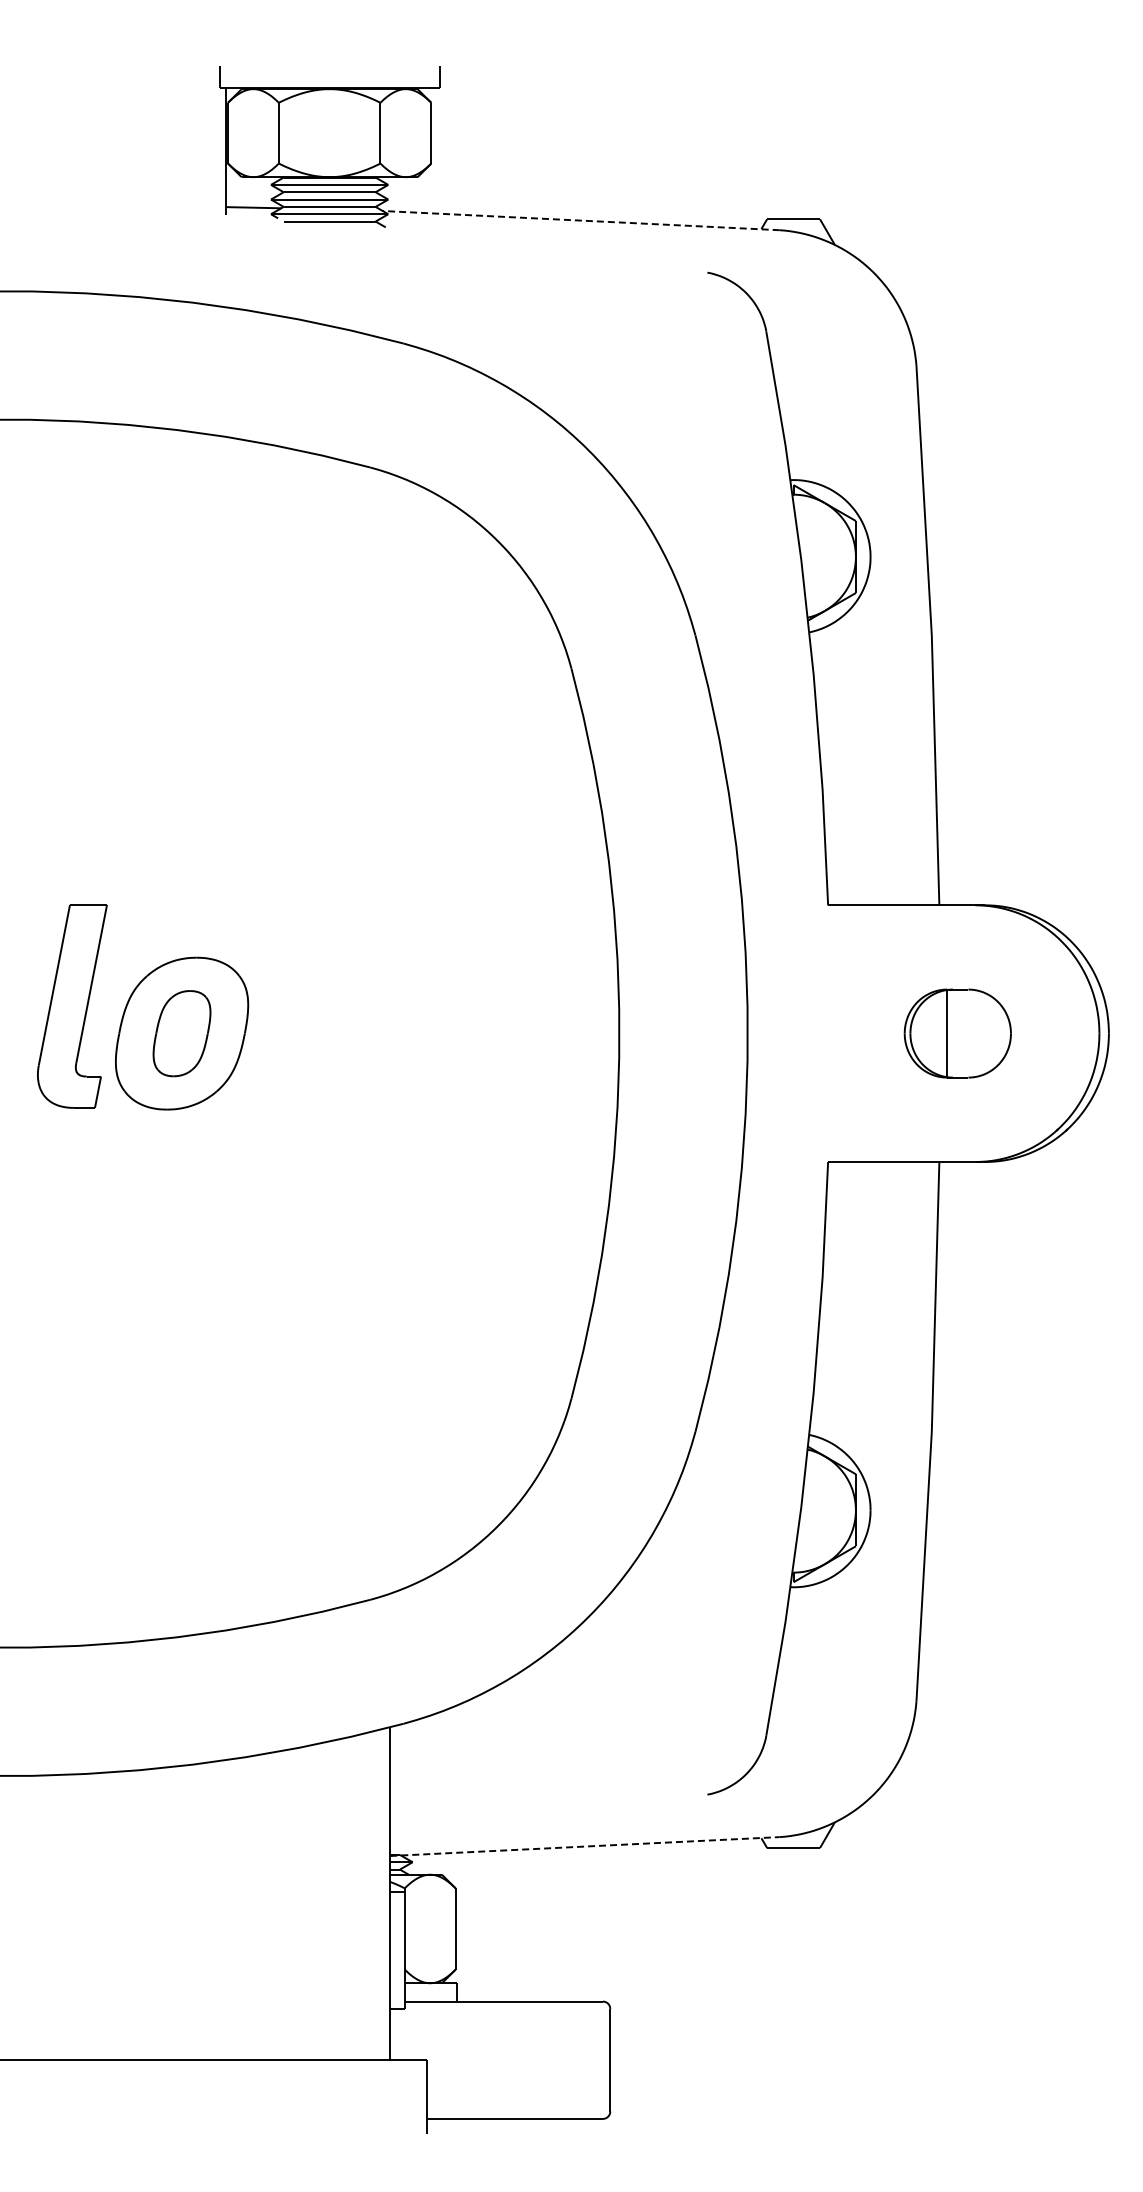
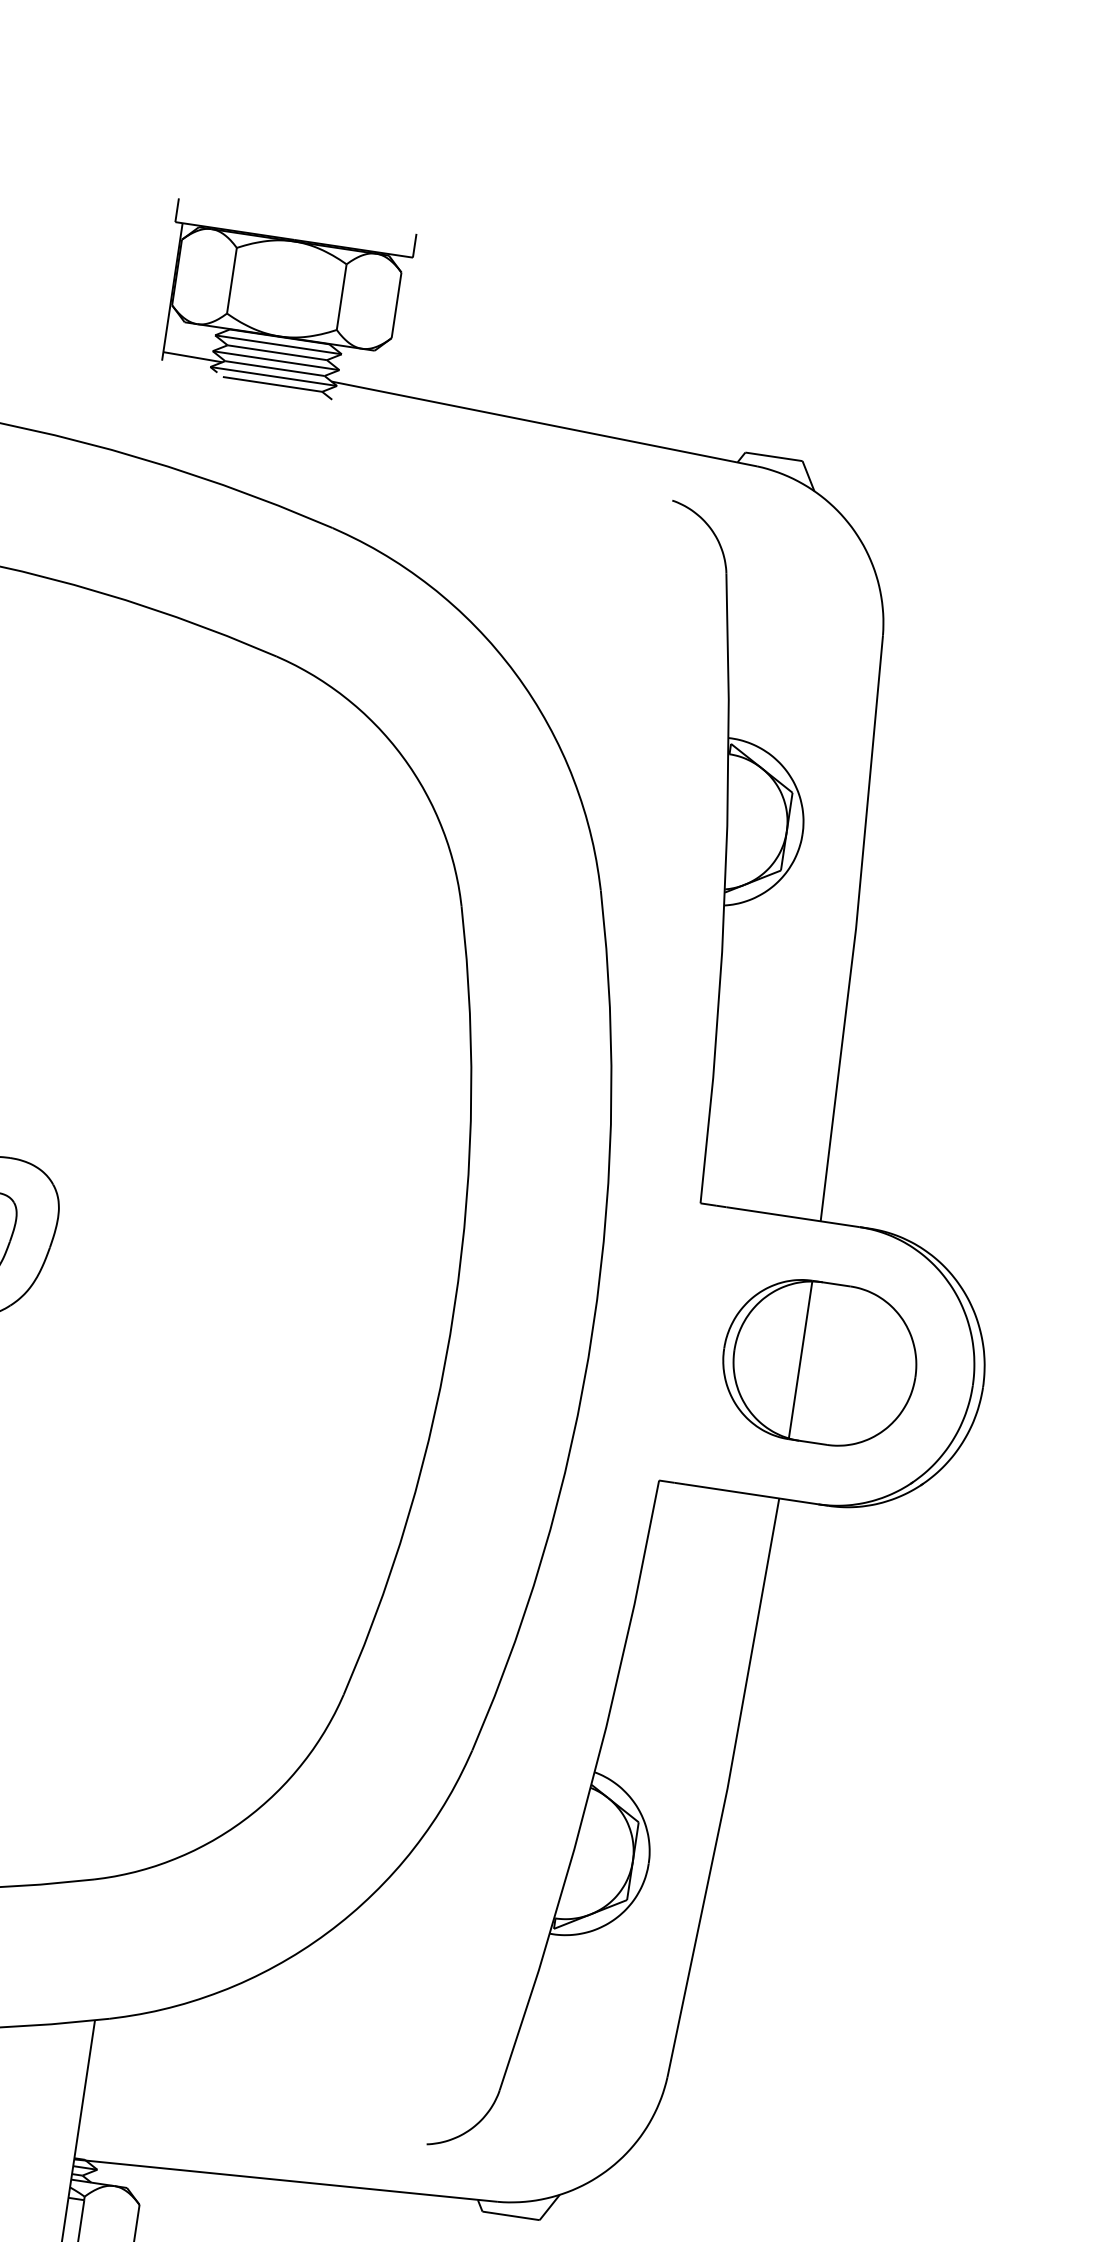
line: (581, 220) -> (544, 423), dashed -> solid
part: (957, 1033) -> (819, 1362), size x1.67
line: (584, 1846) -> (285, 2180), dashed -> solid

